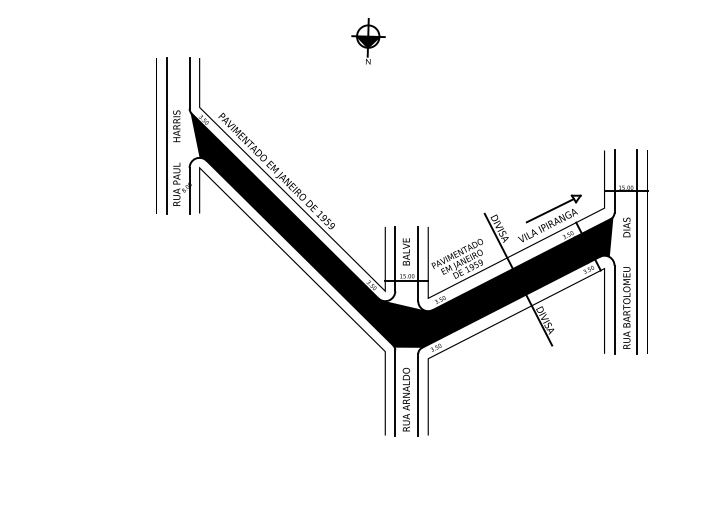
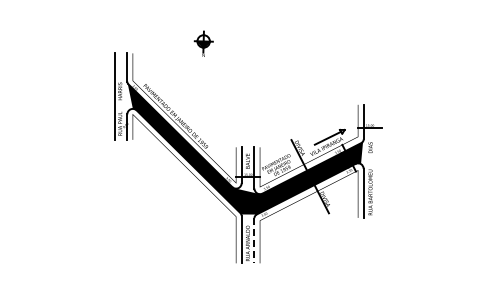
part: (367, 40) -> (203, 43), moved
line: (637, 250) -> (376, 160), removed
line: (418, 394) -> (254, 240), solid -> dashed

